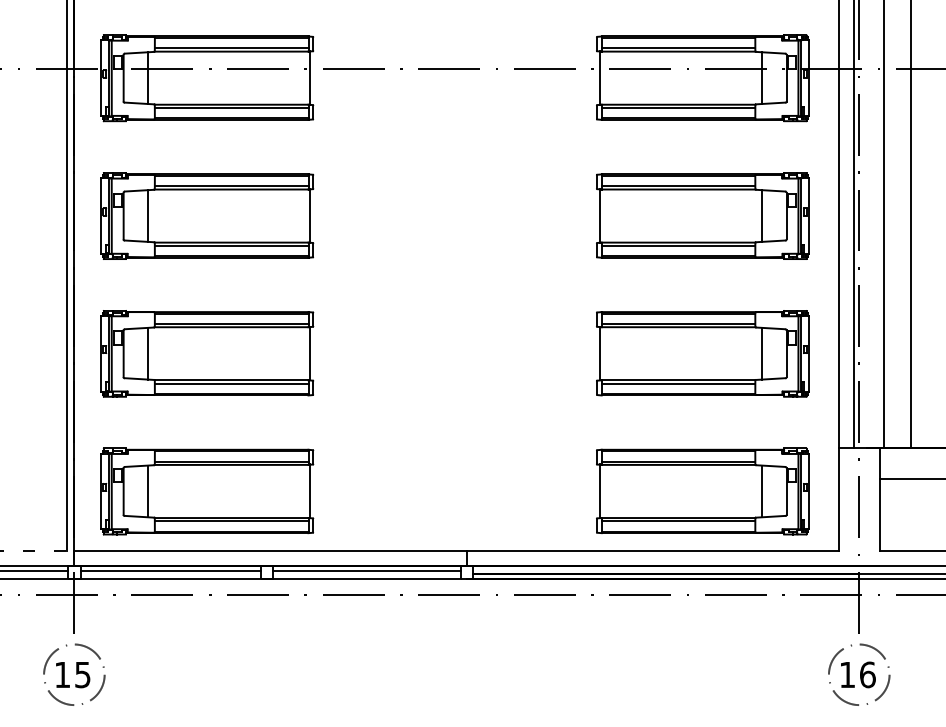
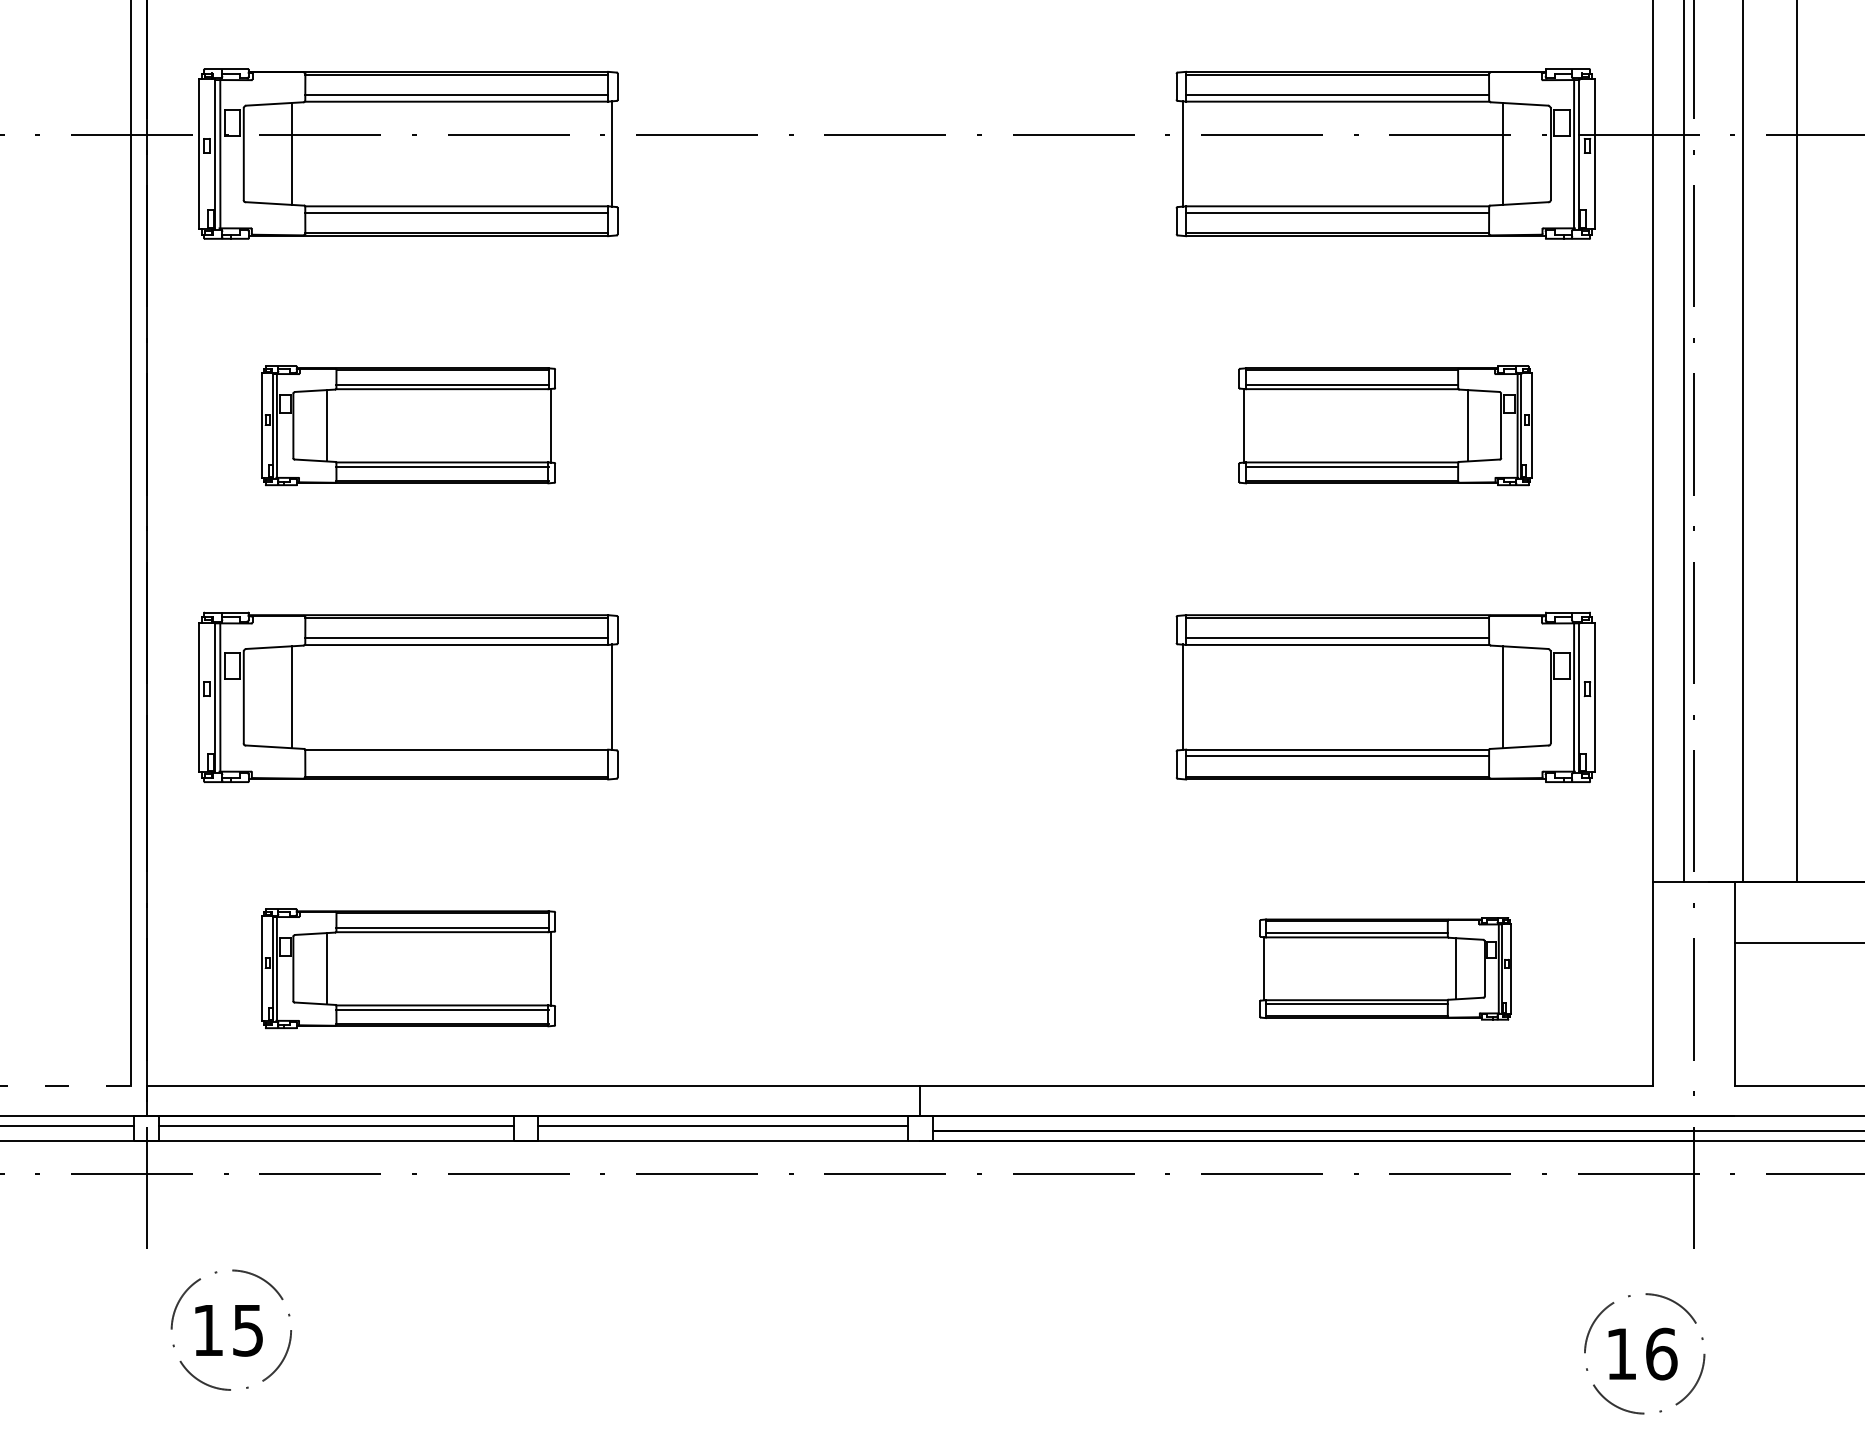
part: (207, 215) -> (409, 424), size x0.7
part: (702, 215) -> (1384, 424), size x0.7
line: (231, 383) -> (456, 755), removed
part: (207, 491) -> (409, 968), size x0.7
part: (702, 491) -> (1384, 968), size x0.6
part: (74, 674) -> (231, 1329), moved
part: (859, 674) -> (1645, 1353), moved

